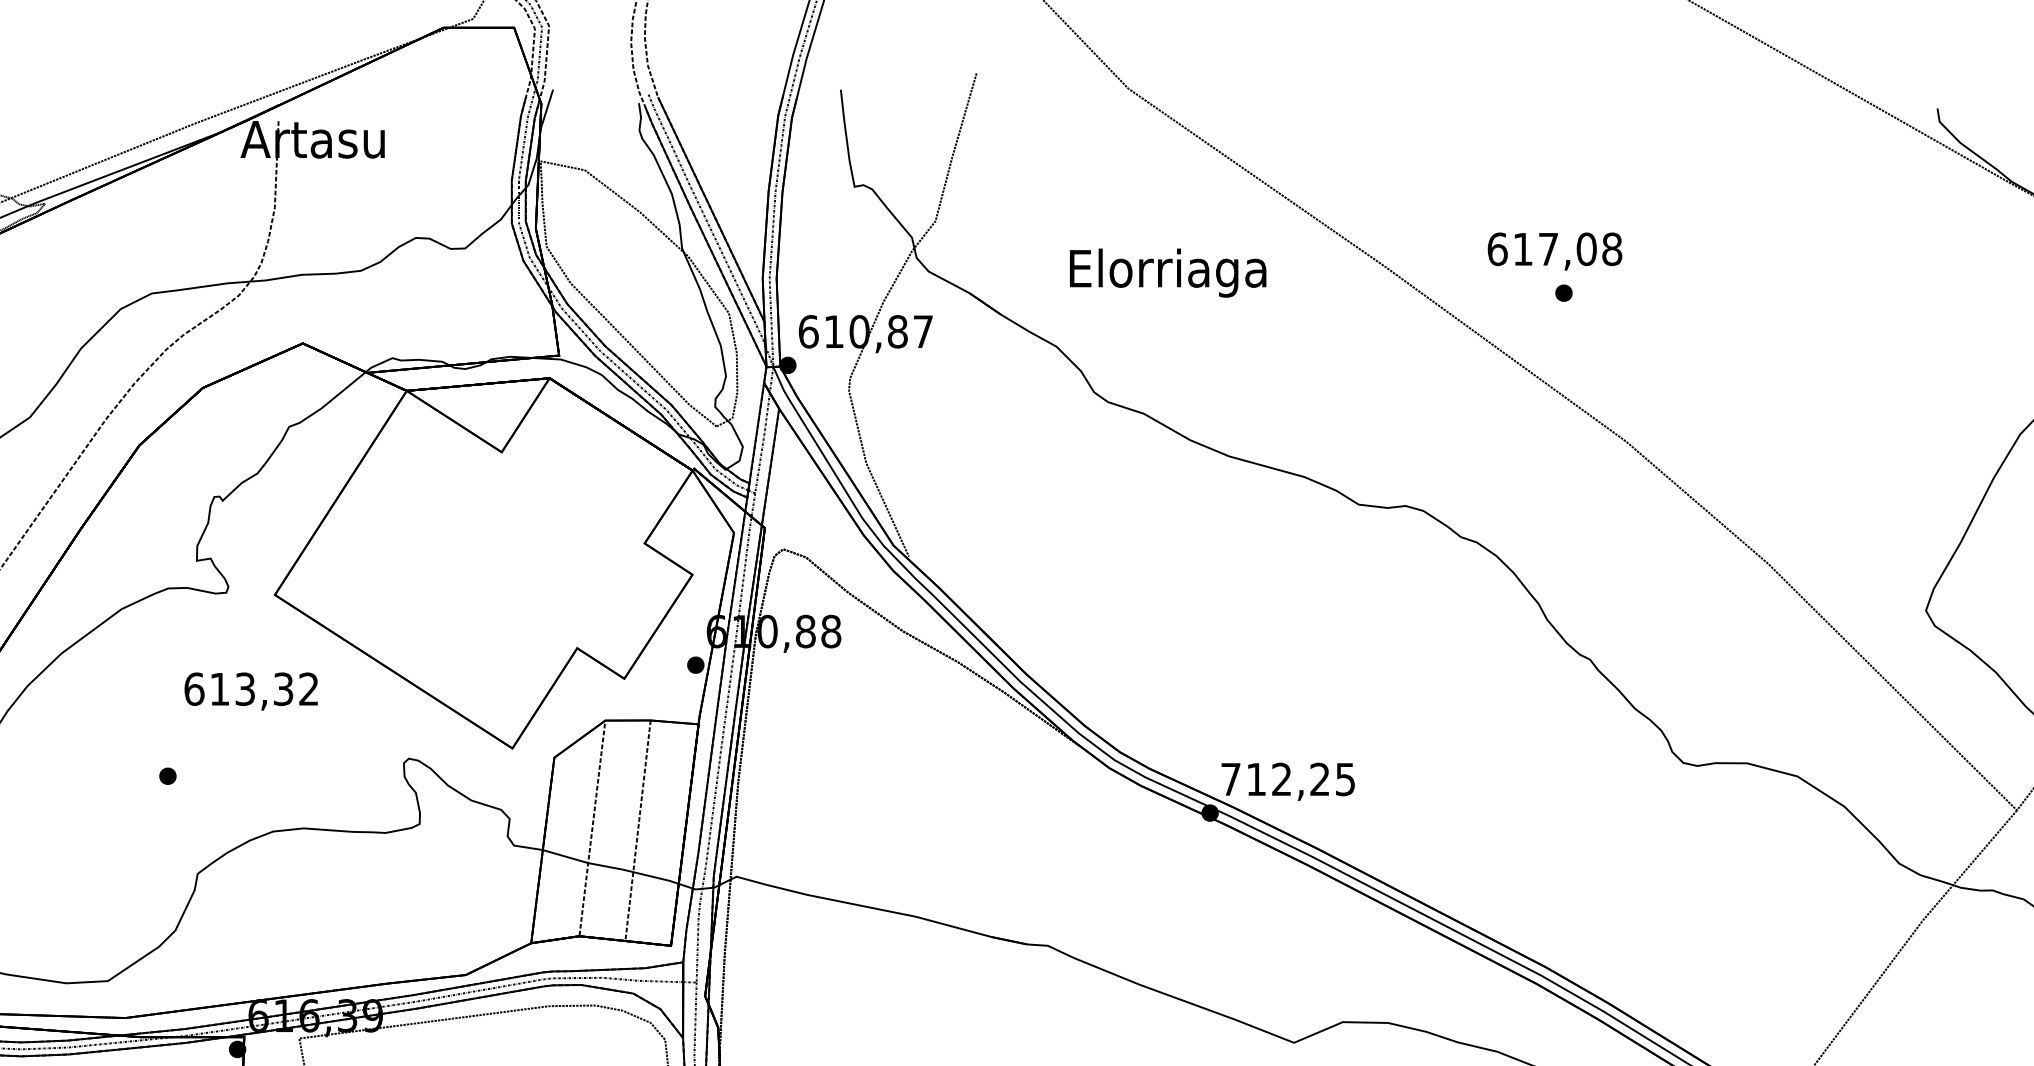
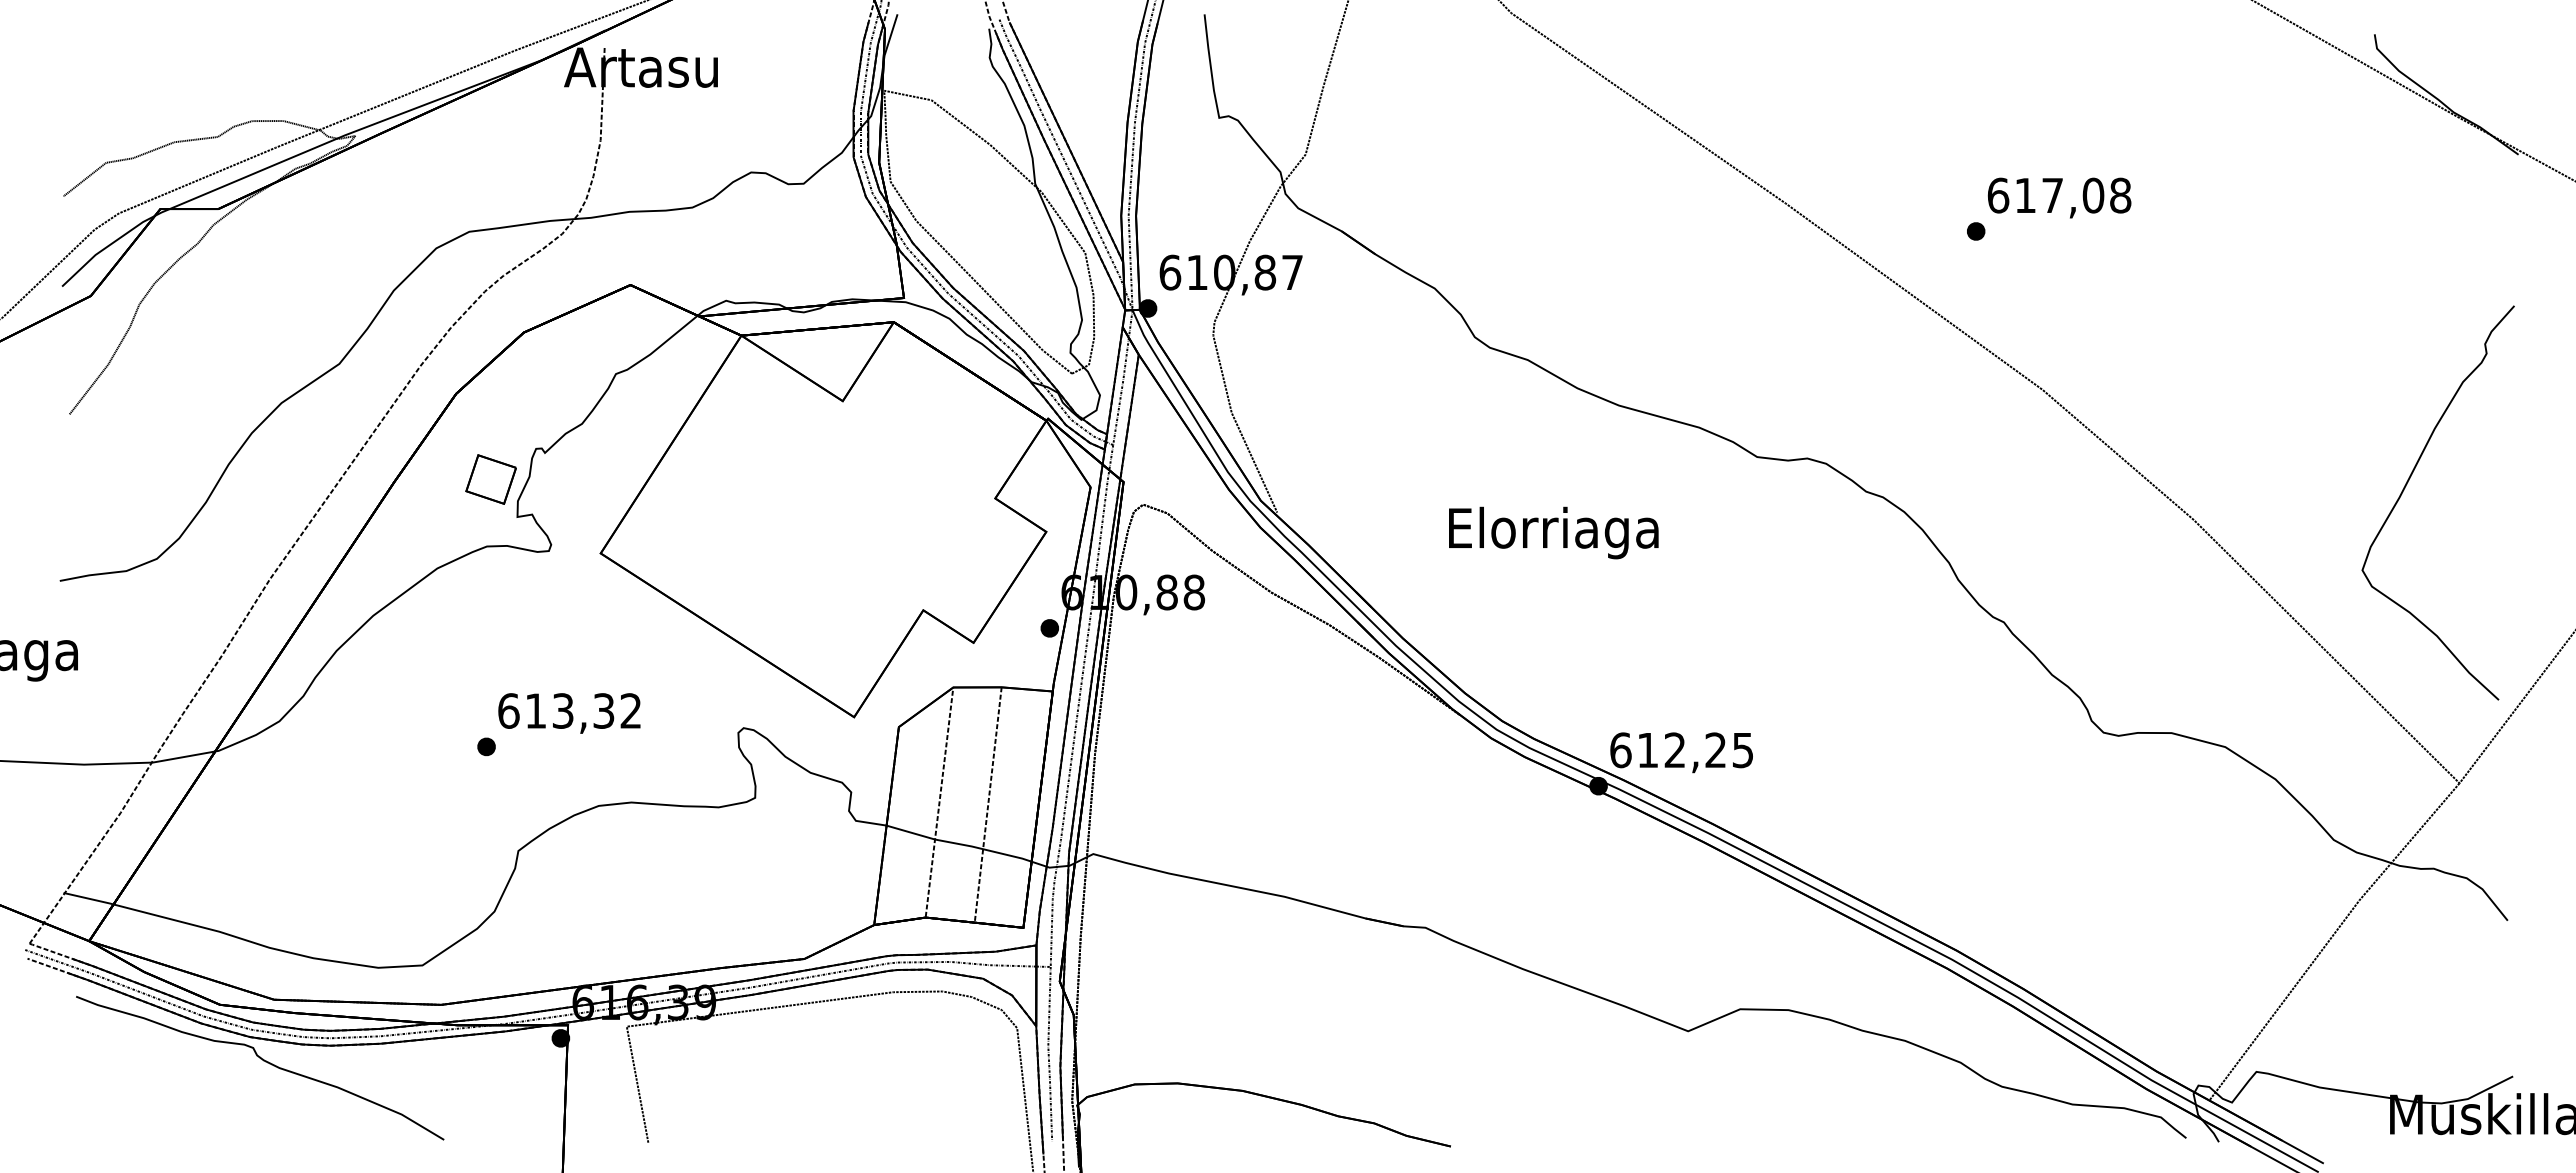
text: (1554, 251) -> (2059, 197), moved
text: (1167, 272) -> (1553, 532), moved
part: (171, 525) -> (490, 479), added
text: (251, 691) -> (569, 713), moved
text: (1230, 779) -> (1620, 750), 712,25 -> 612,25

